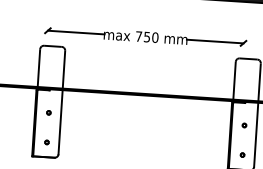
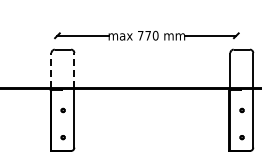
text: (146, 36) -> (147, 35), 750 -> 770
line: (39, 67) -> (51, 69), solid -> dashed
line: (64, 68) -> (74, 69), solid -> dashed

